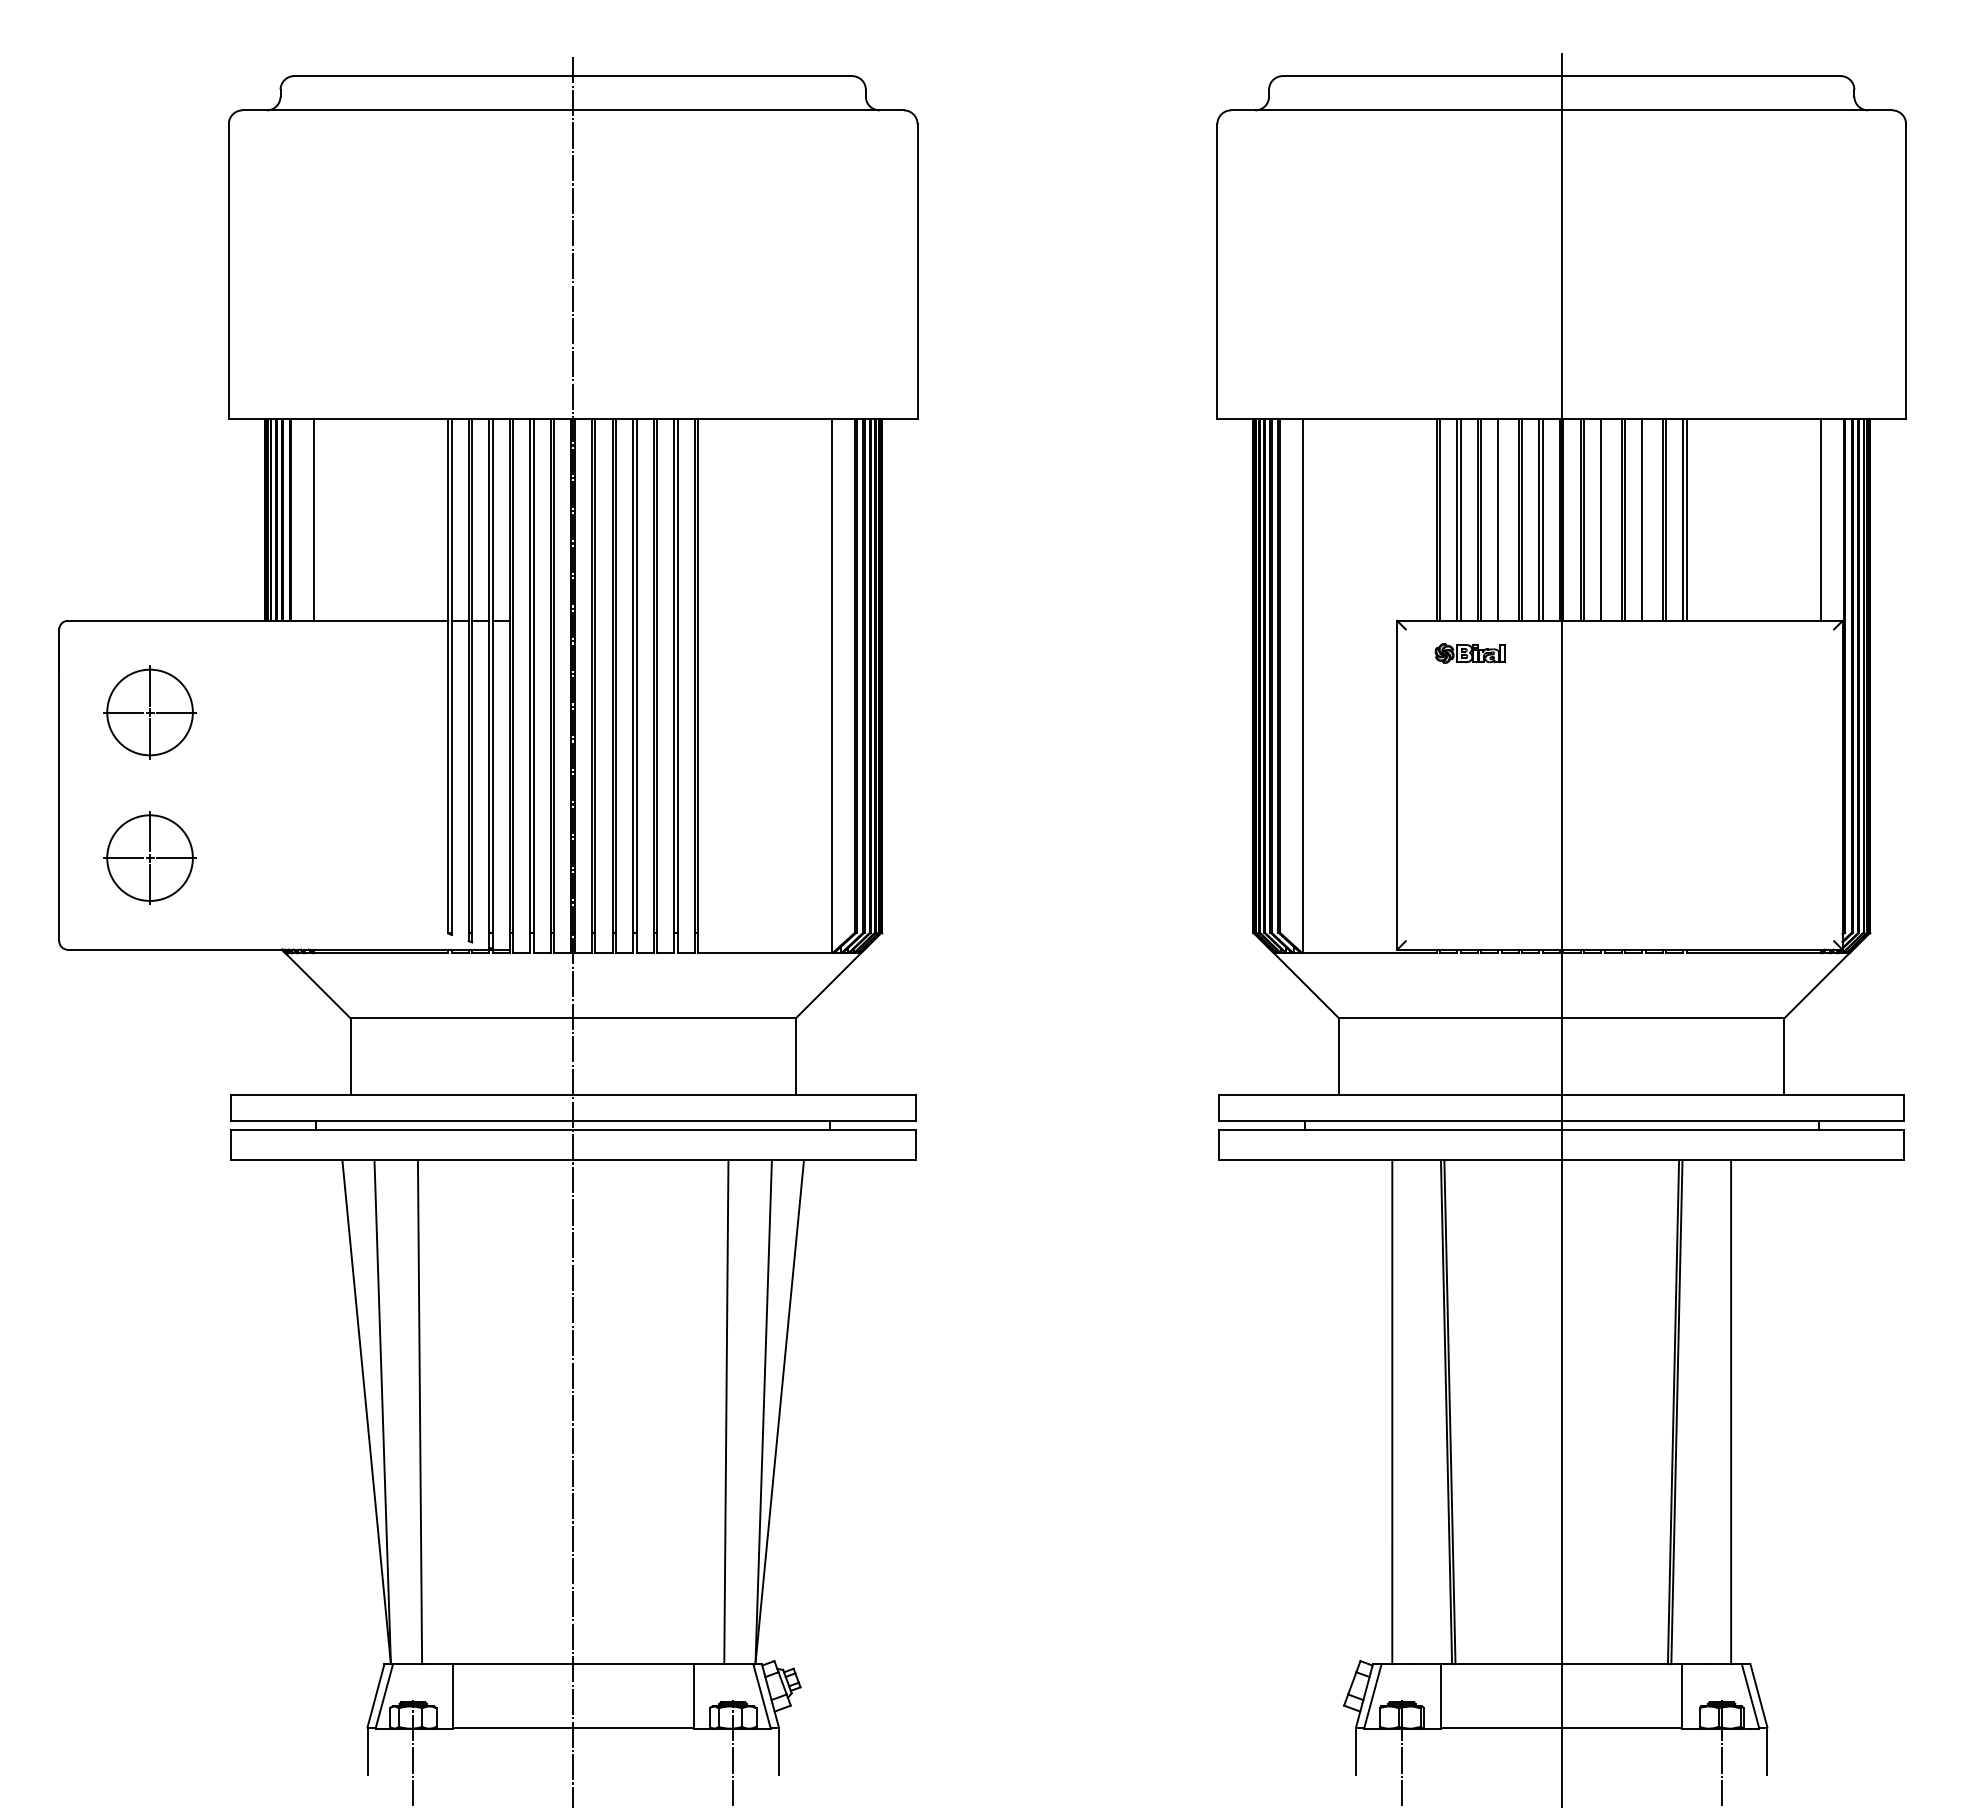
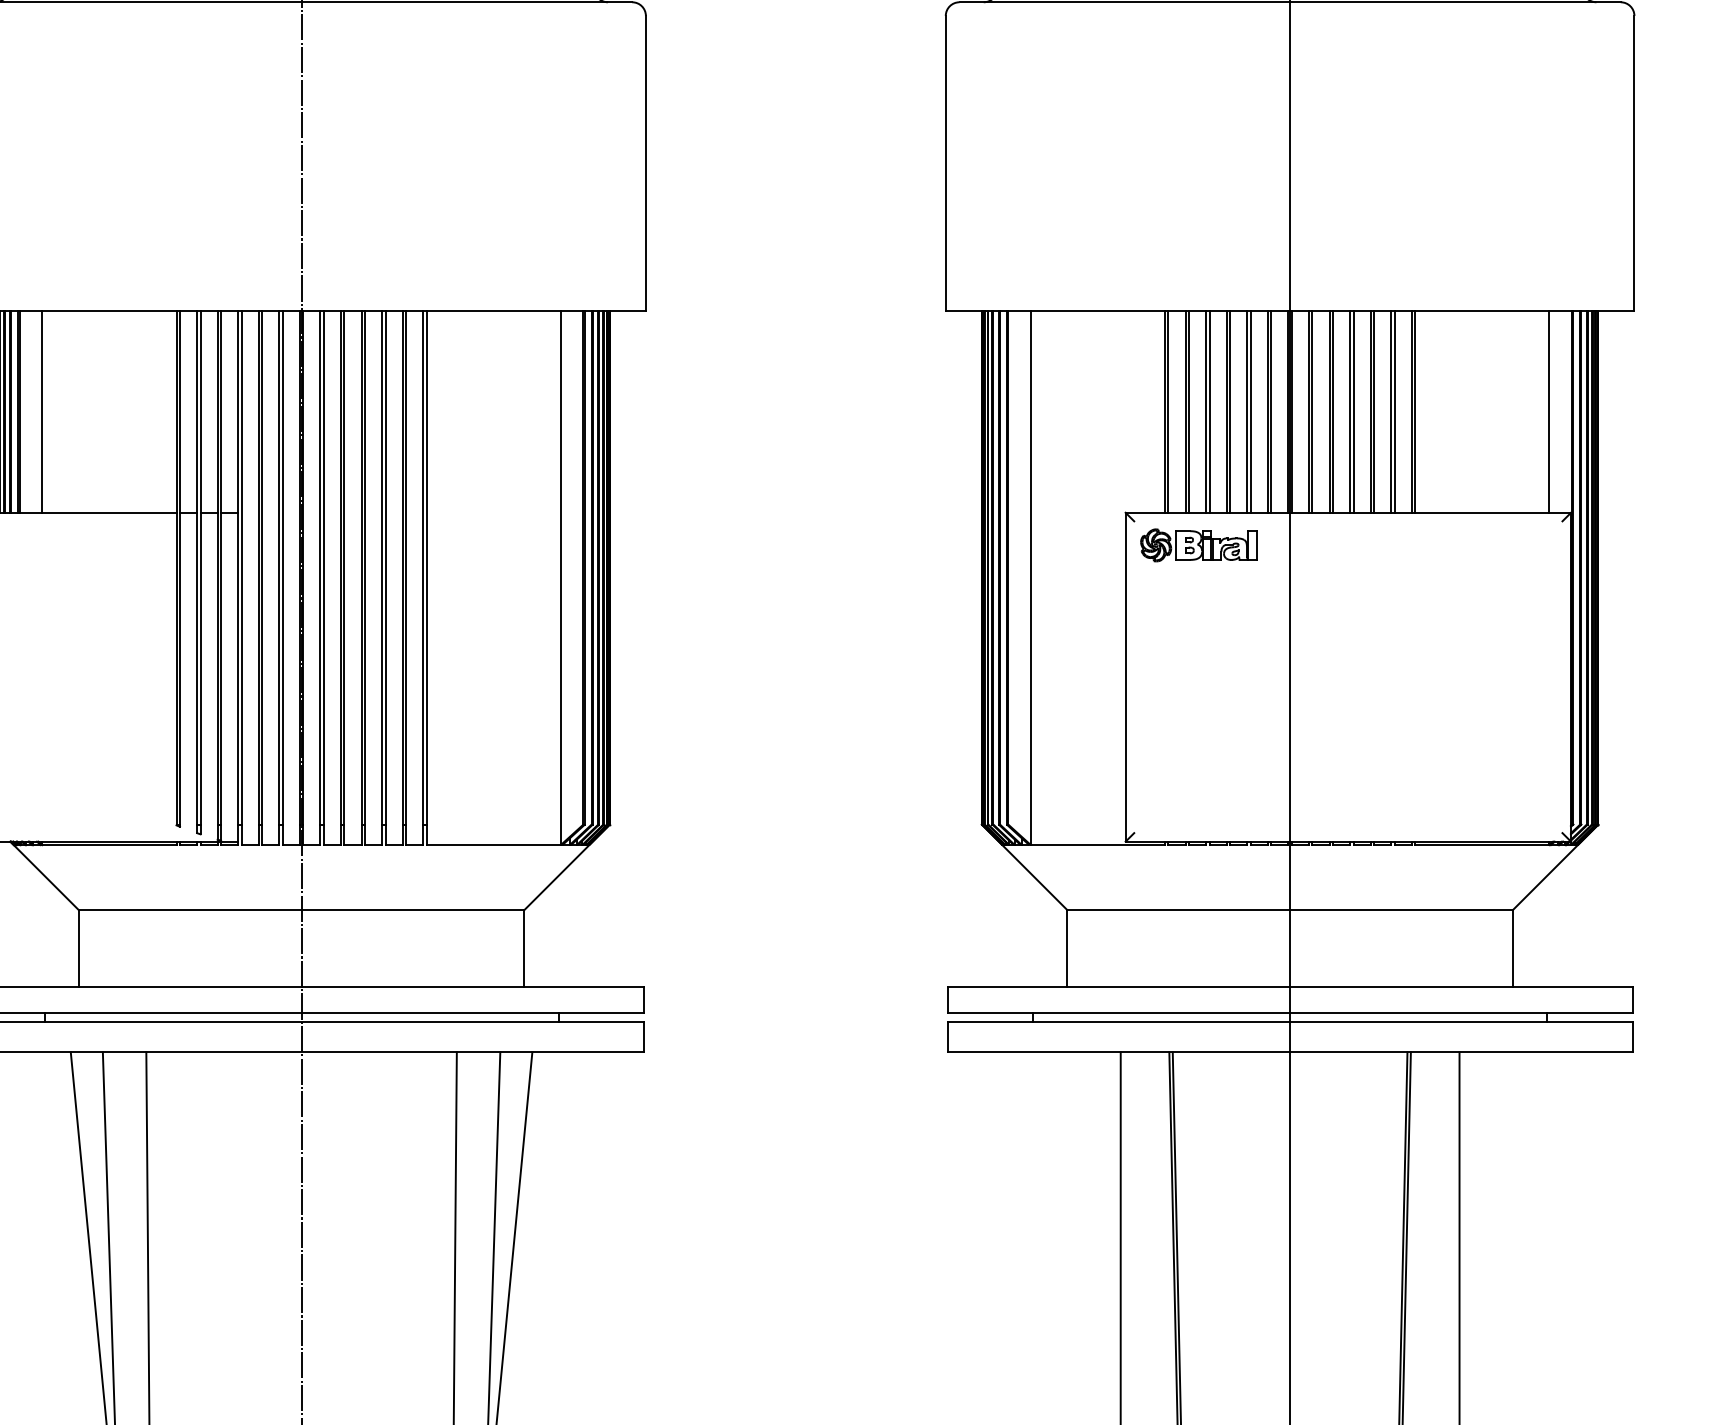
line: (1501, 519) -> (1229, 411), added
line: (1604, 519) -> (1332, 411), added
line: (1645, 519) -> (1373, 411), added
part: (1469, 653) -> (1197, 545), size x1.67

